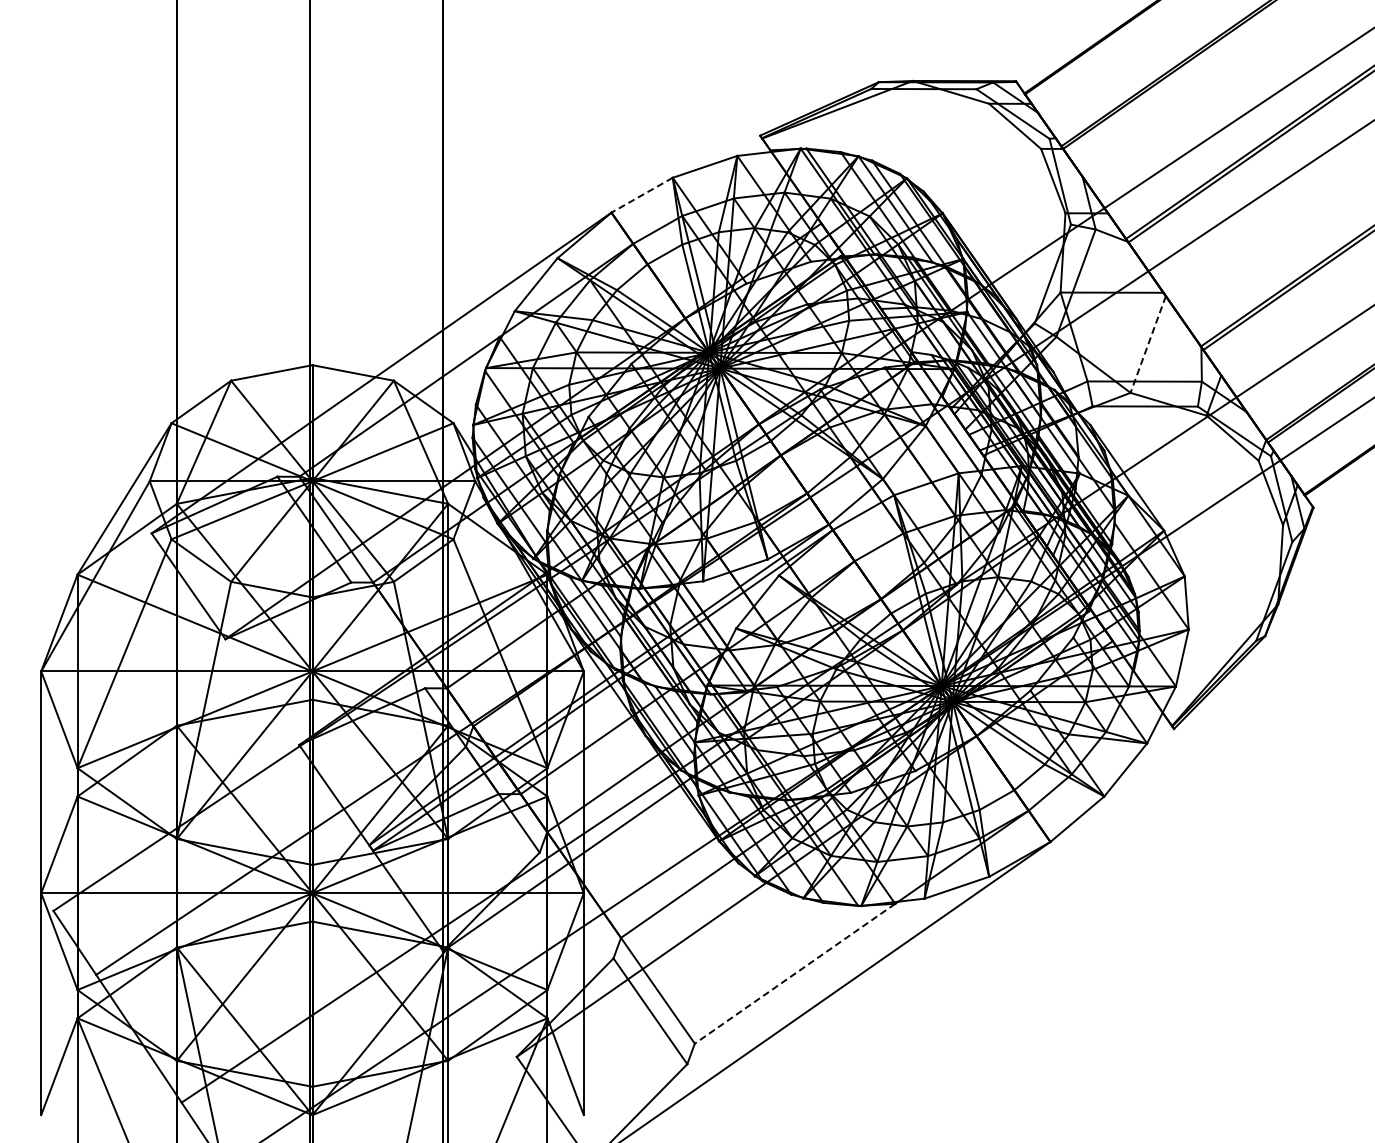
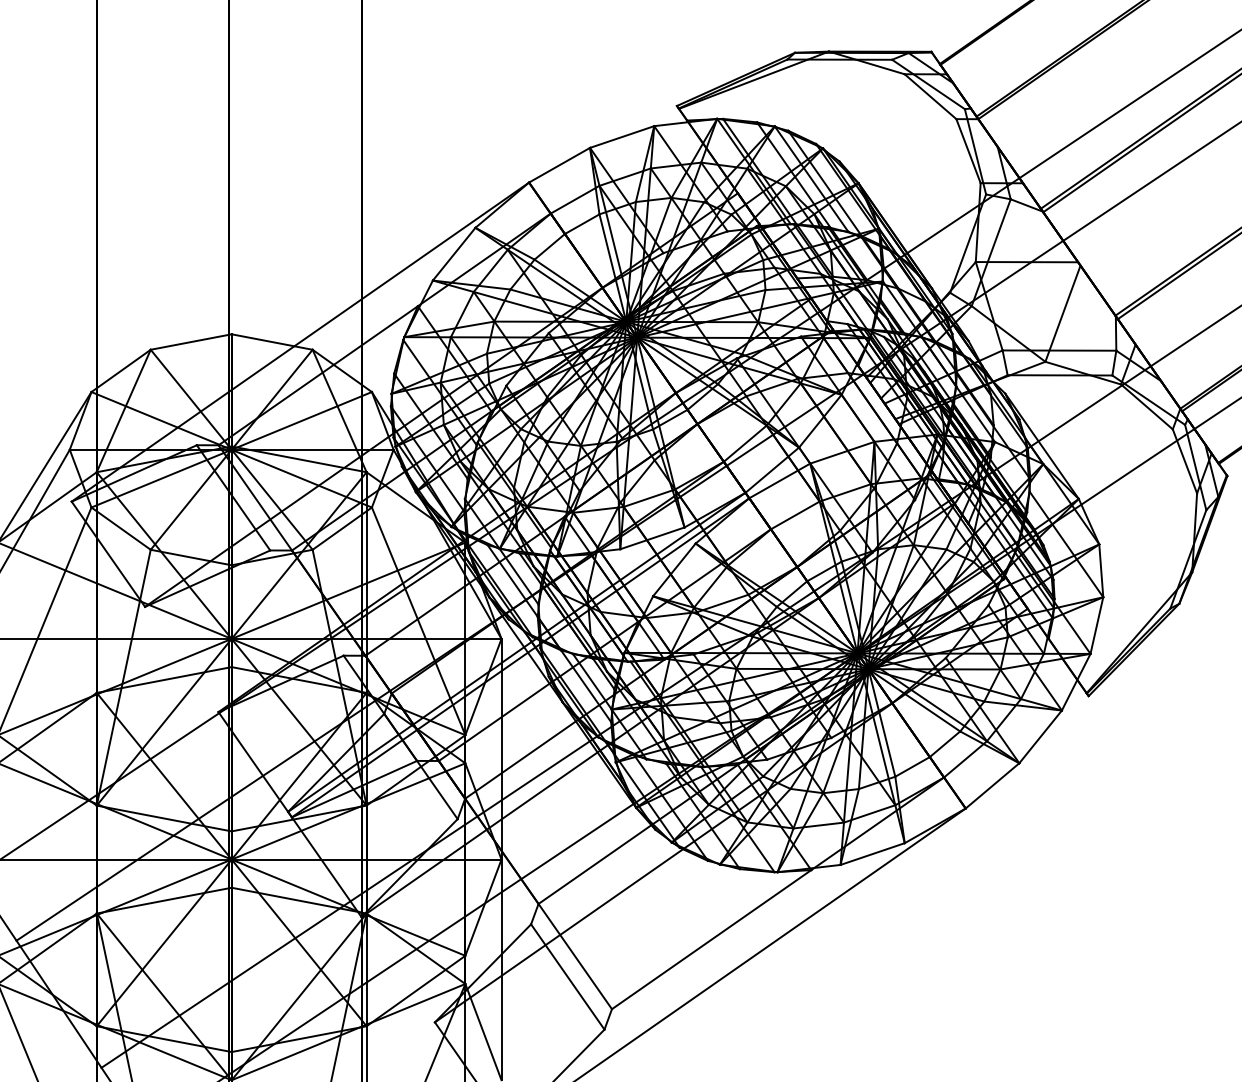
line: (641, 195) -> (558, 165), dashed -> solid
line: (1148, 345) -> (1063, 314), dashed -> solid
line: (794, 974) -> (711, 940), dashed -> solid

